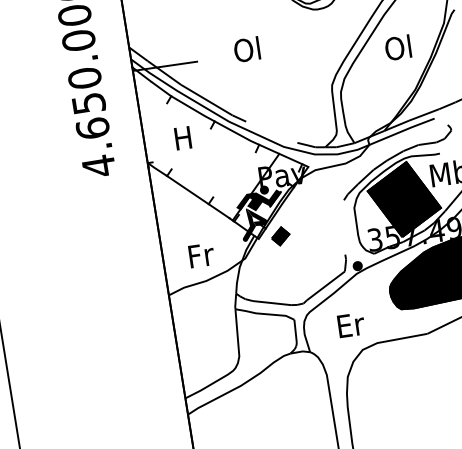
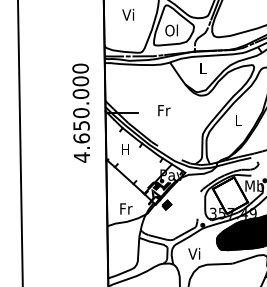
text: (398, 48) -> (238, 120), Ol -> L
text: (247, 49) -> (163, 110), Ol -> Fr
fill: (404, 199) -> (230, 195), removed
text: (349, 324) -> (194, 253), Er -> Vi

